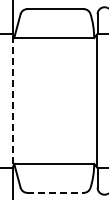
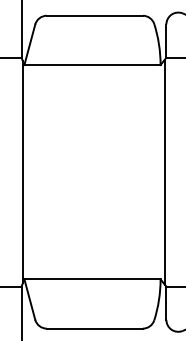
line: (13, 101) -> (23, 173), dashed -> solid
line: (56, 192) -> (96, 328), dashed -> solid

